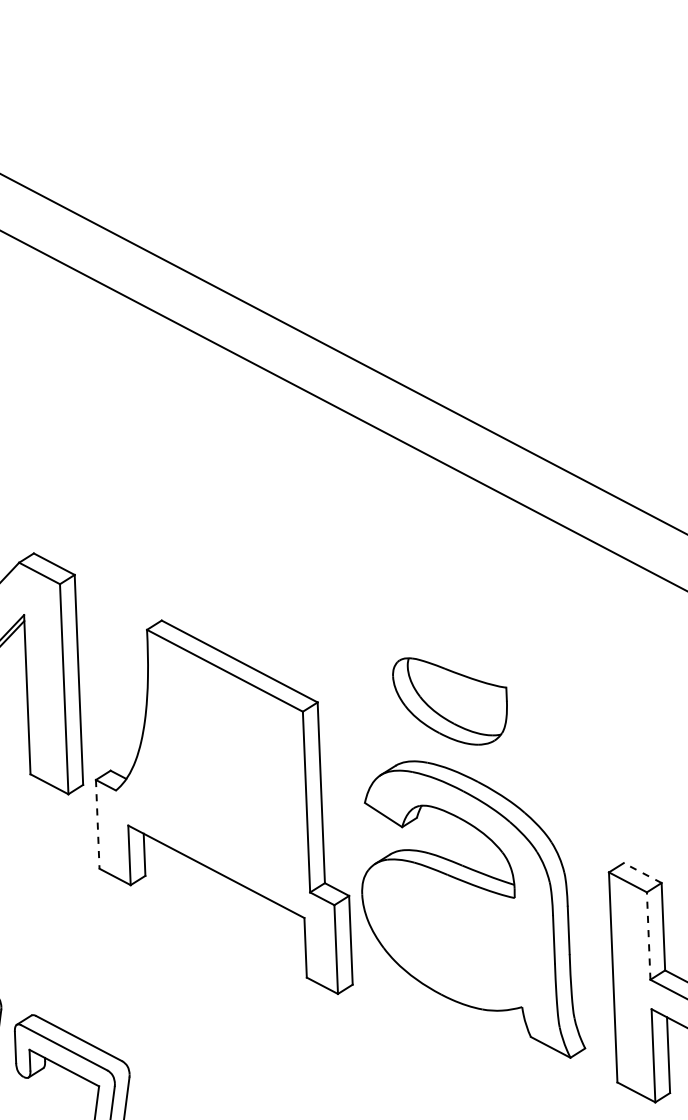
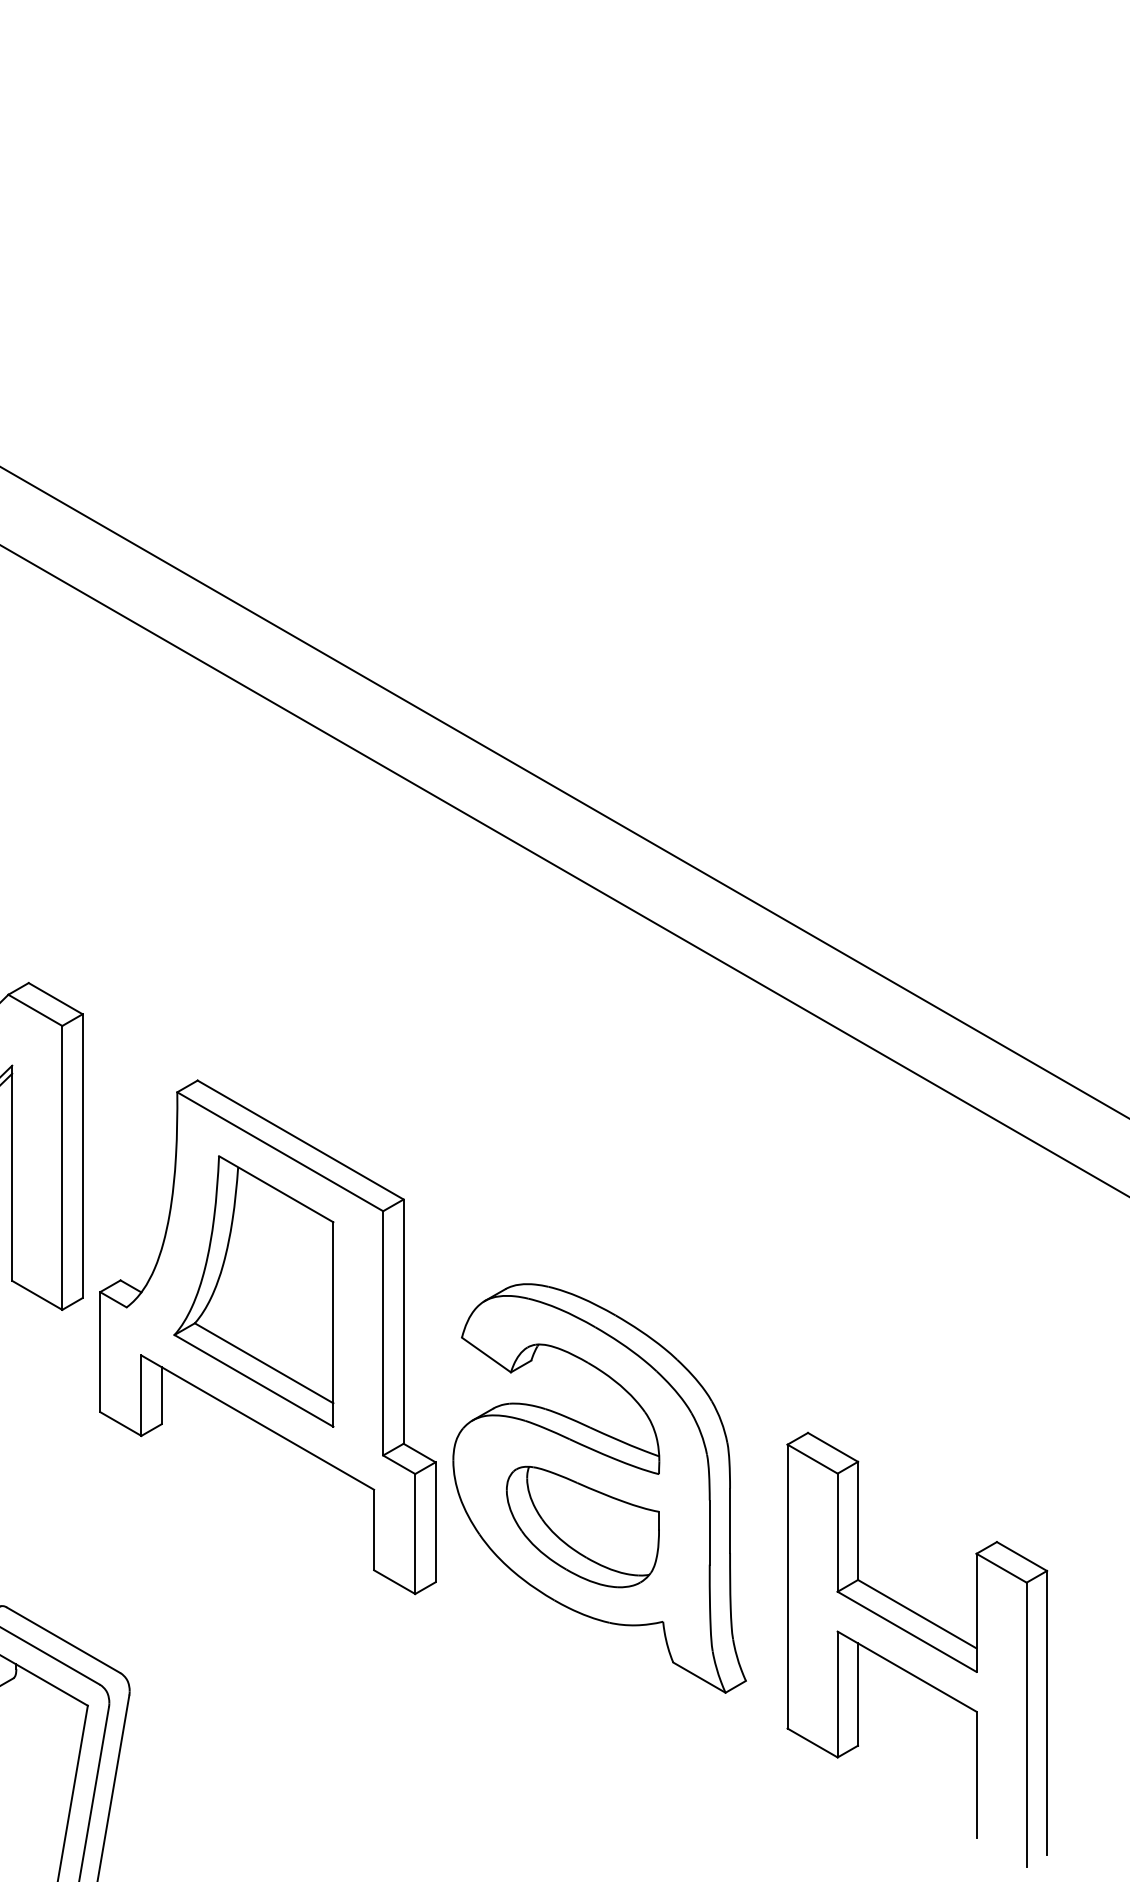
part: (450, 700) -> (582, 1526), moved
part: (209, 774) -> (253, 1291), added
line: (97, 824) -> (100, 1352), dashed -> solid
line: (643, 873) -> (833, 1447), dashed -> solid
line: (648, 935) -> (837, 1532), dashed -> solid

